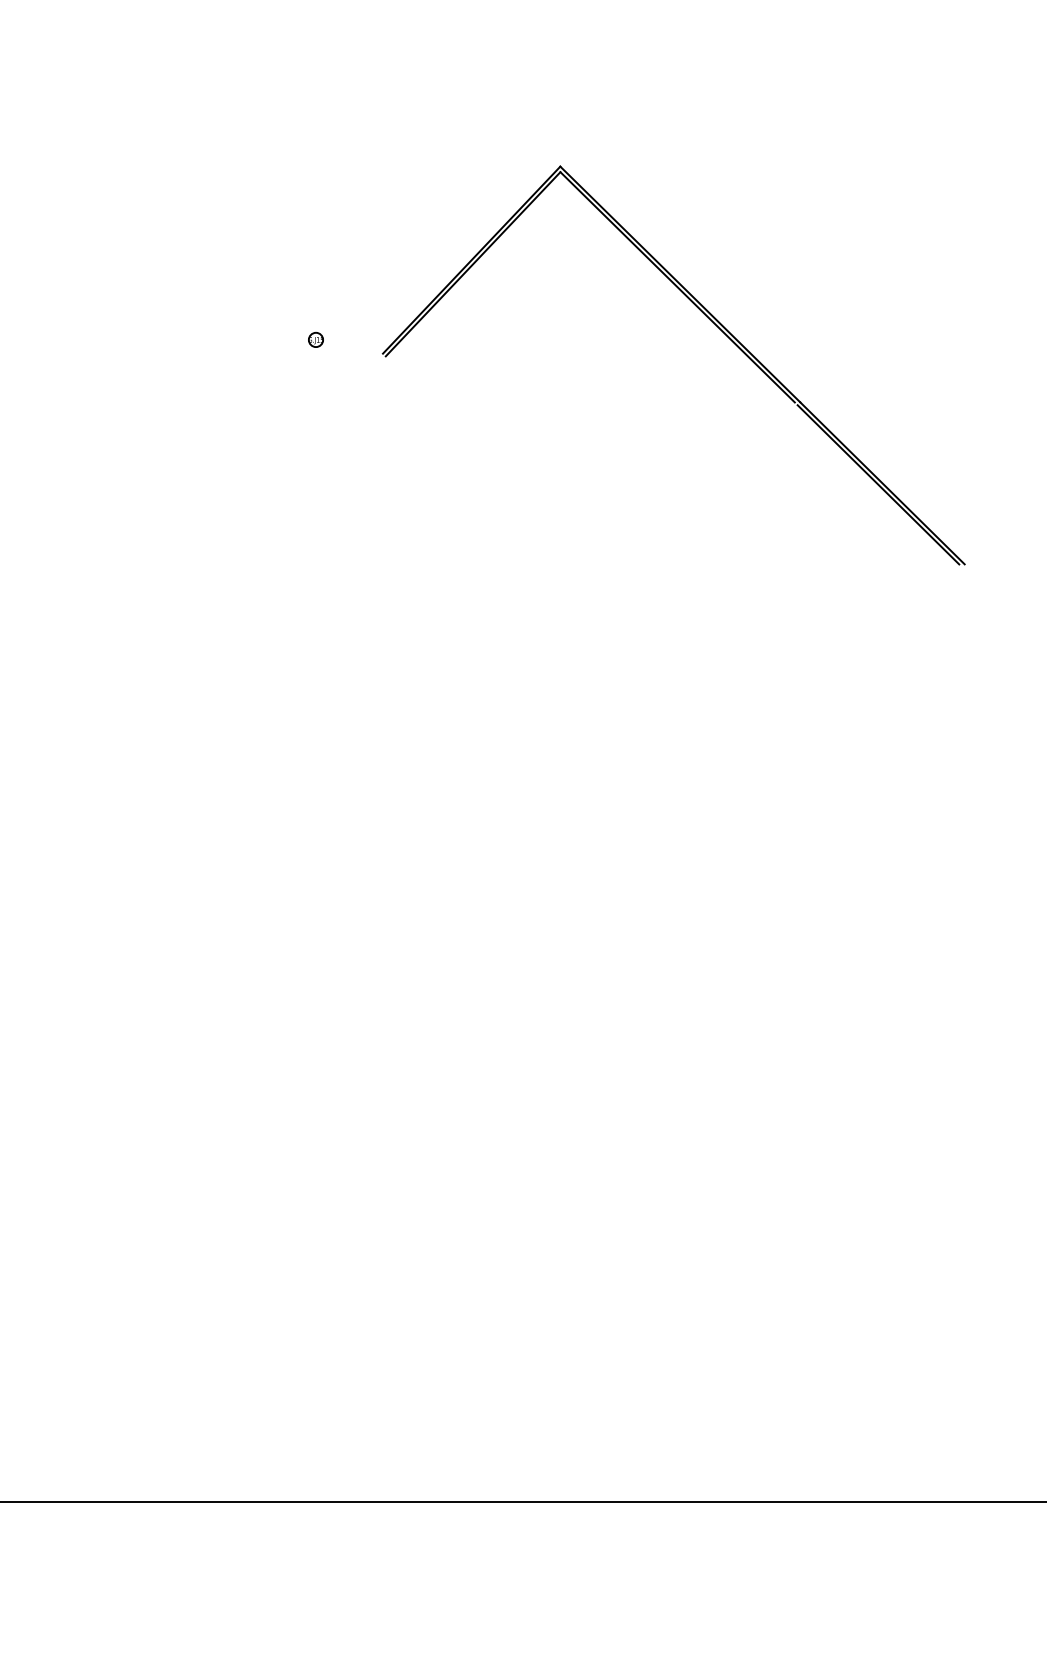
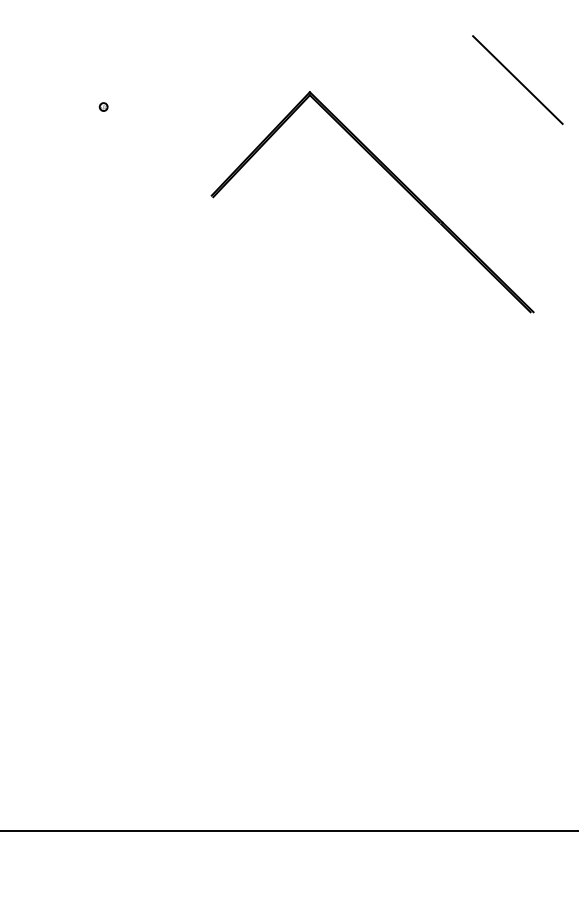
line: (935, 143) -> (517, 79), added
part: (315, 338) -> (103, 106), moved

